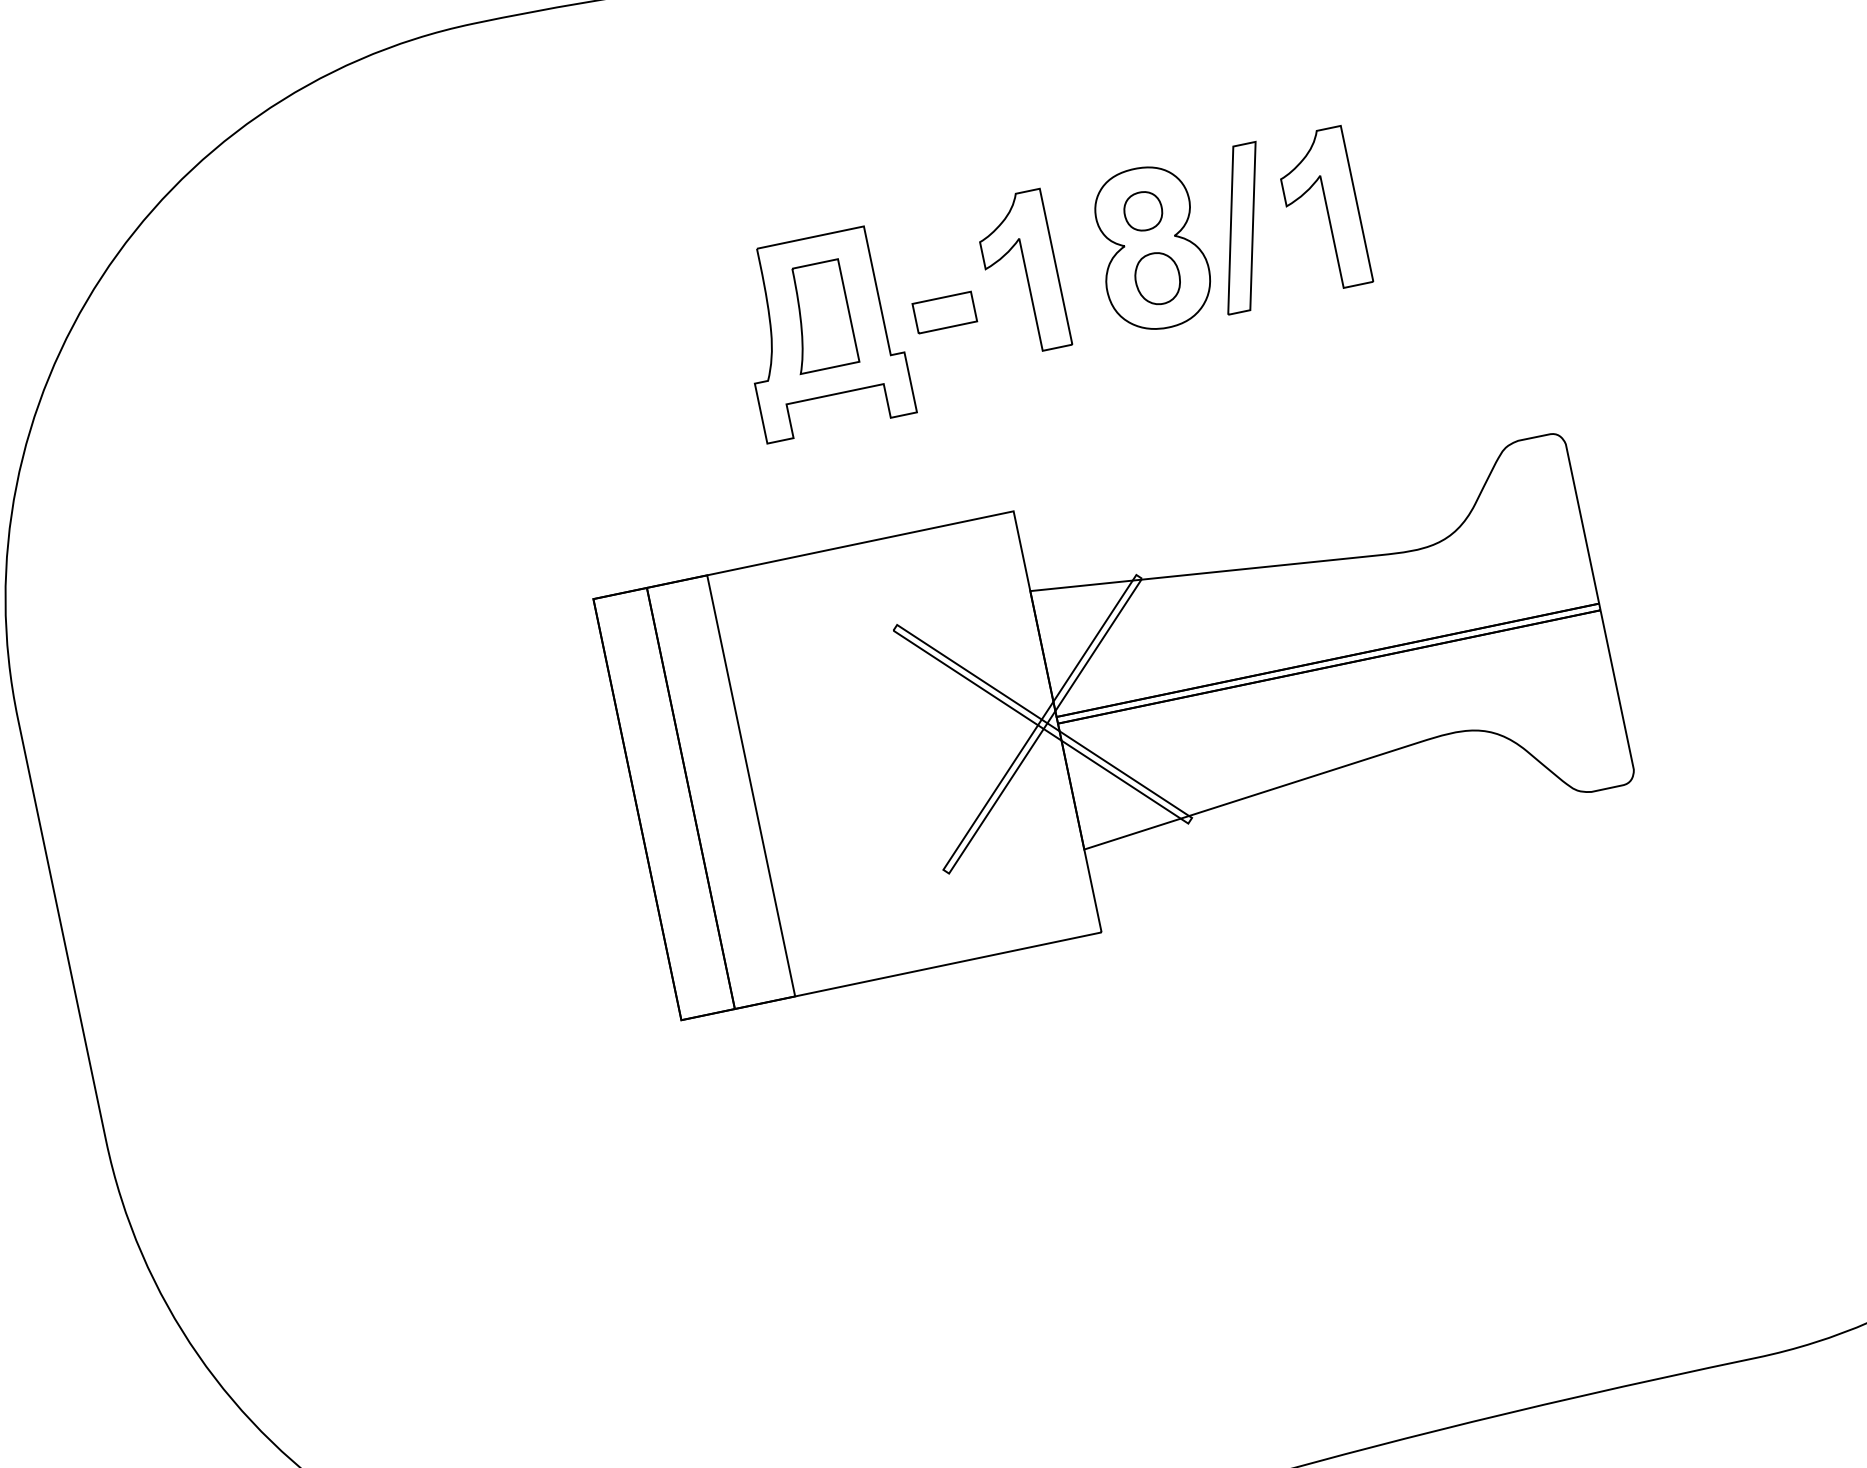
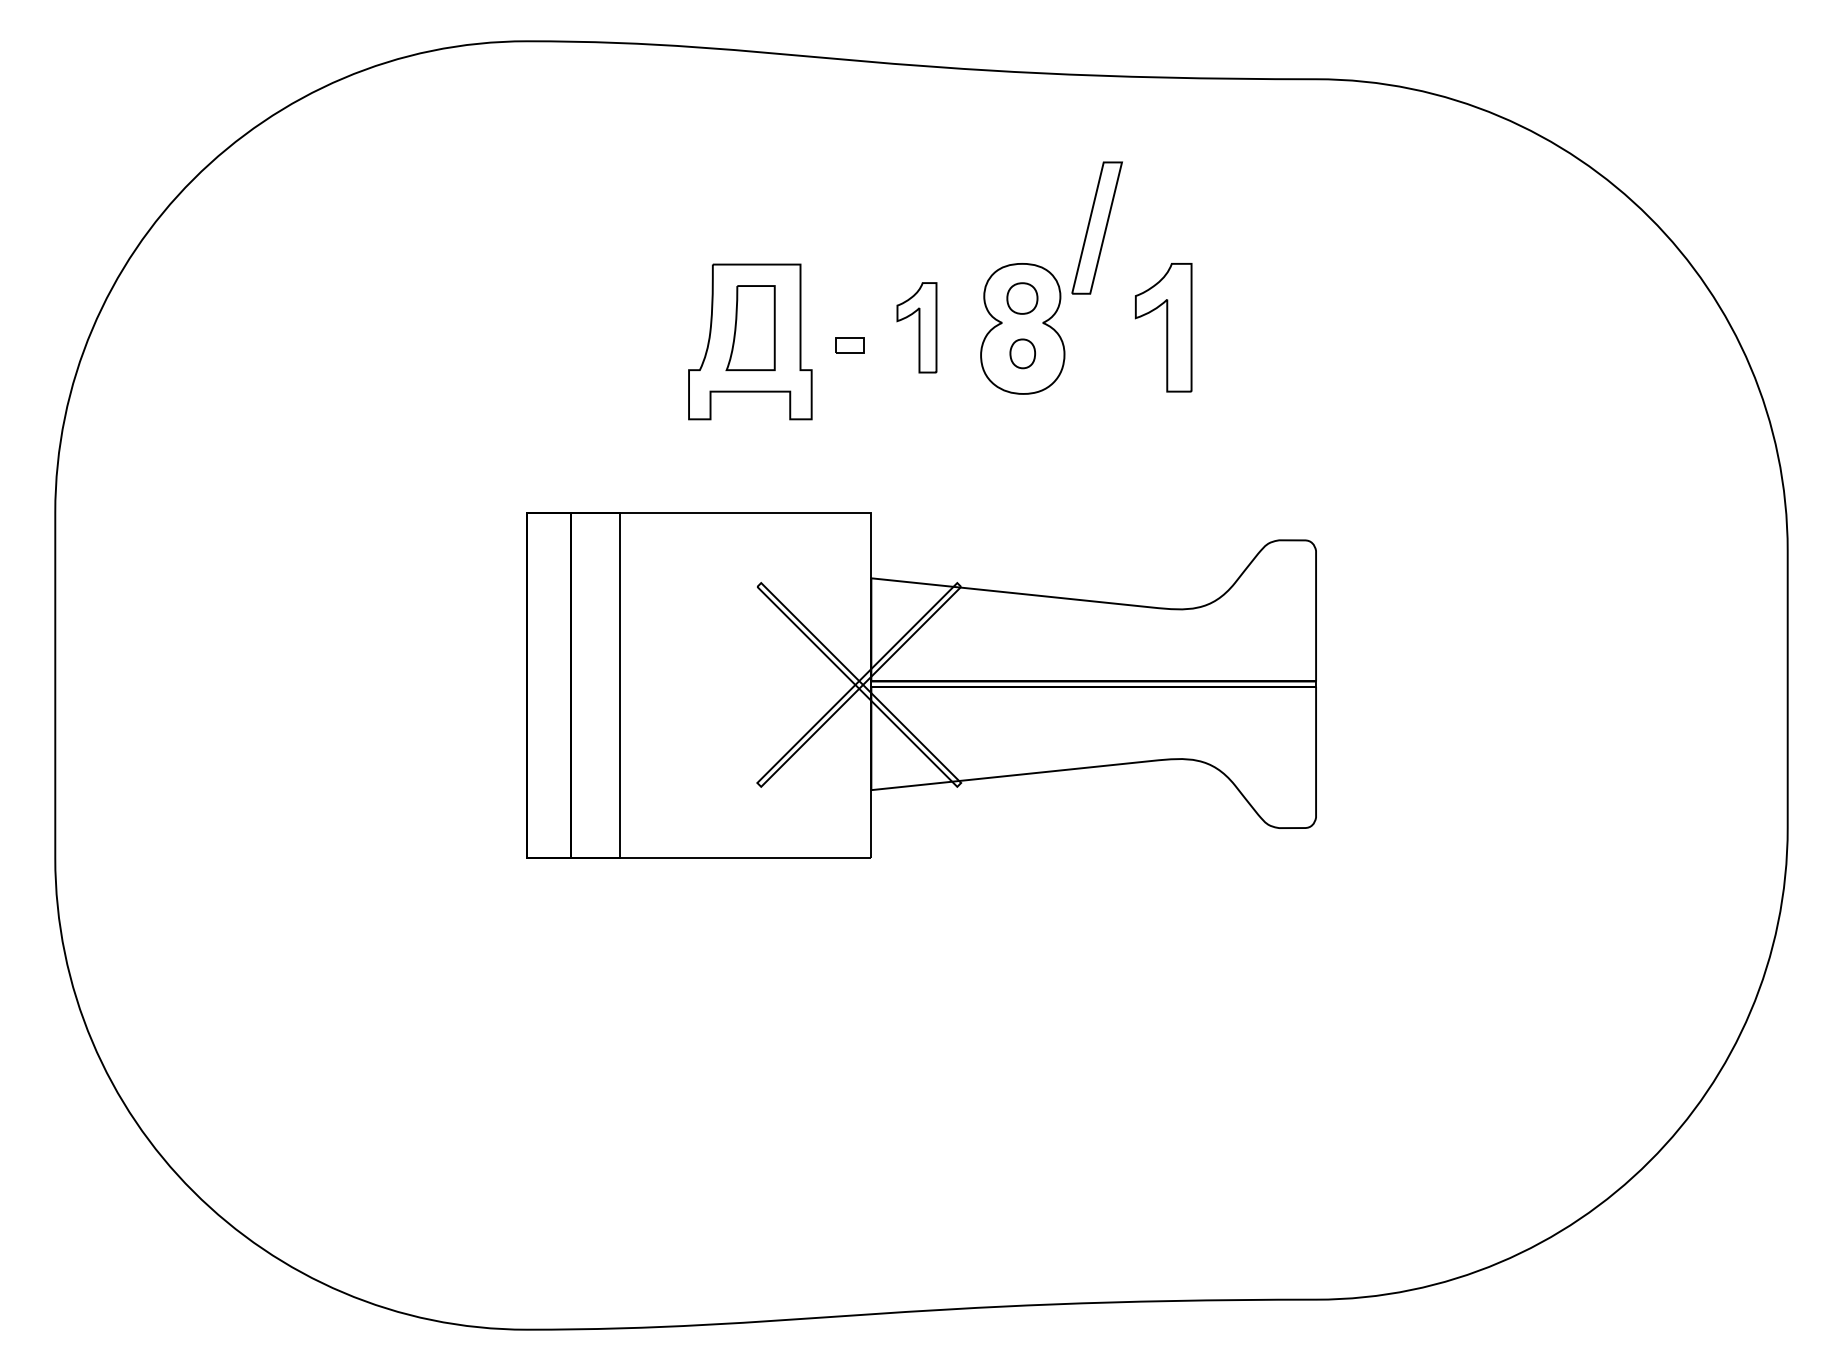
part: (1241, 227) -> (1096, 227), moved
part: (1021, 273) -> (916, 327), size x0.7
part: (1157, 278) -> (1022, 353), size x0.7
part: (944, 312) -> (849, 345), size x0.6

